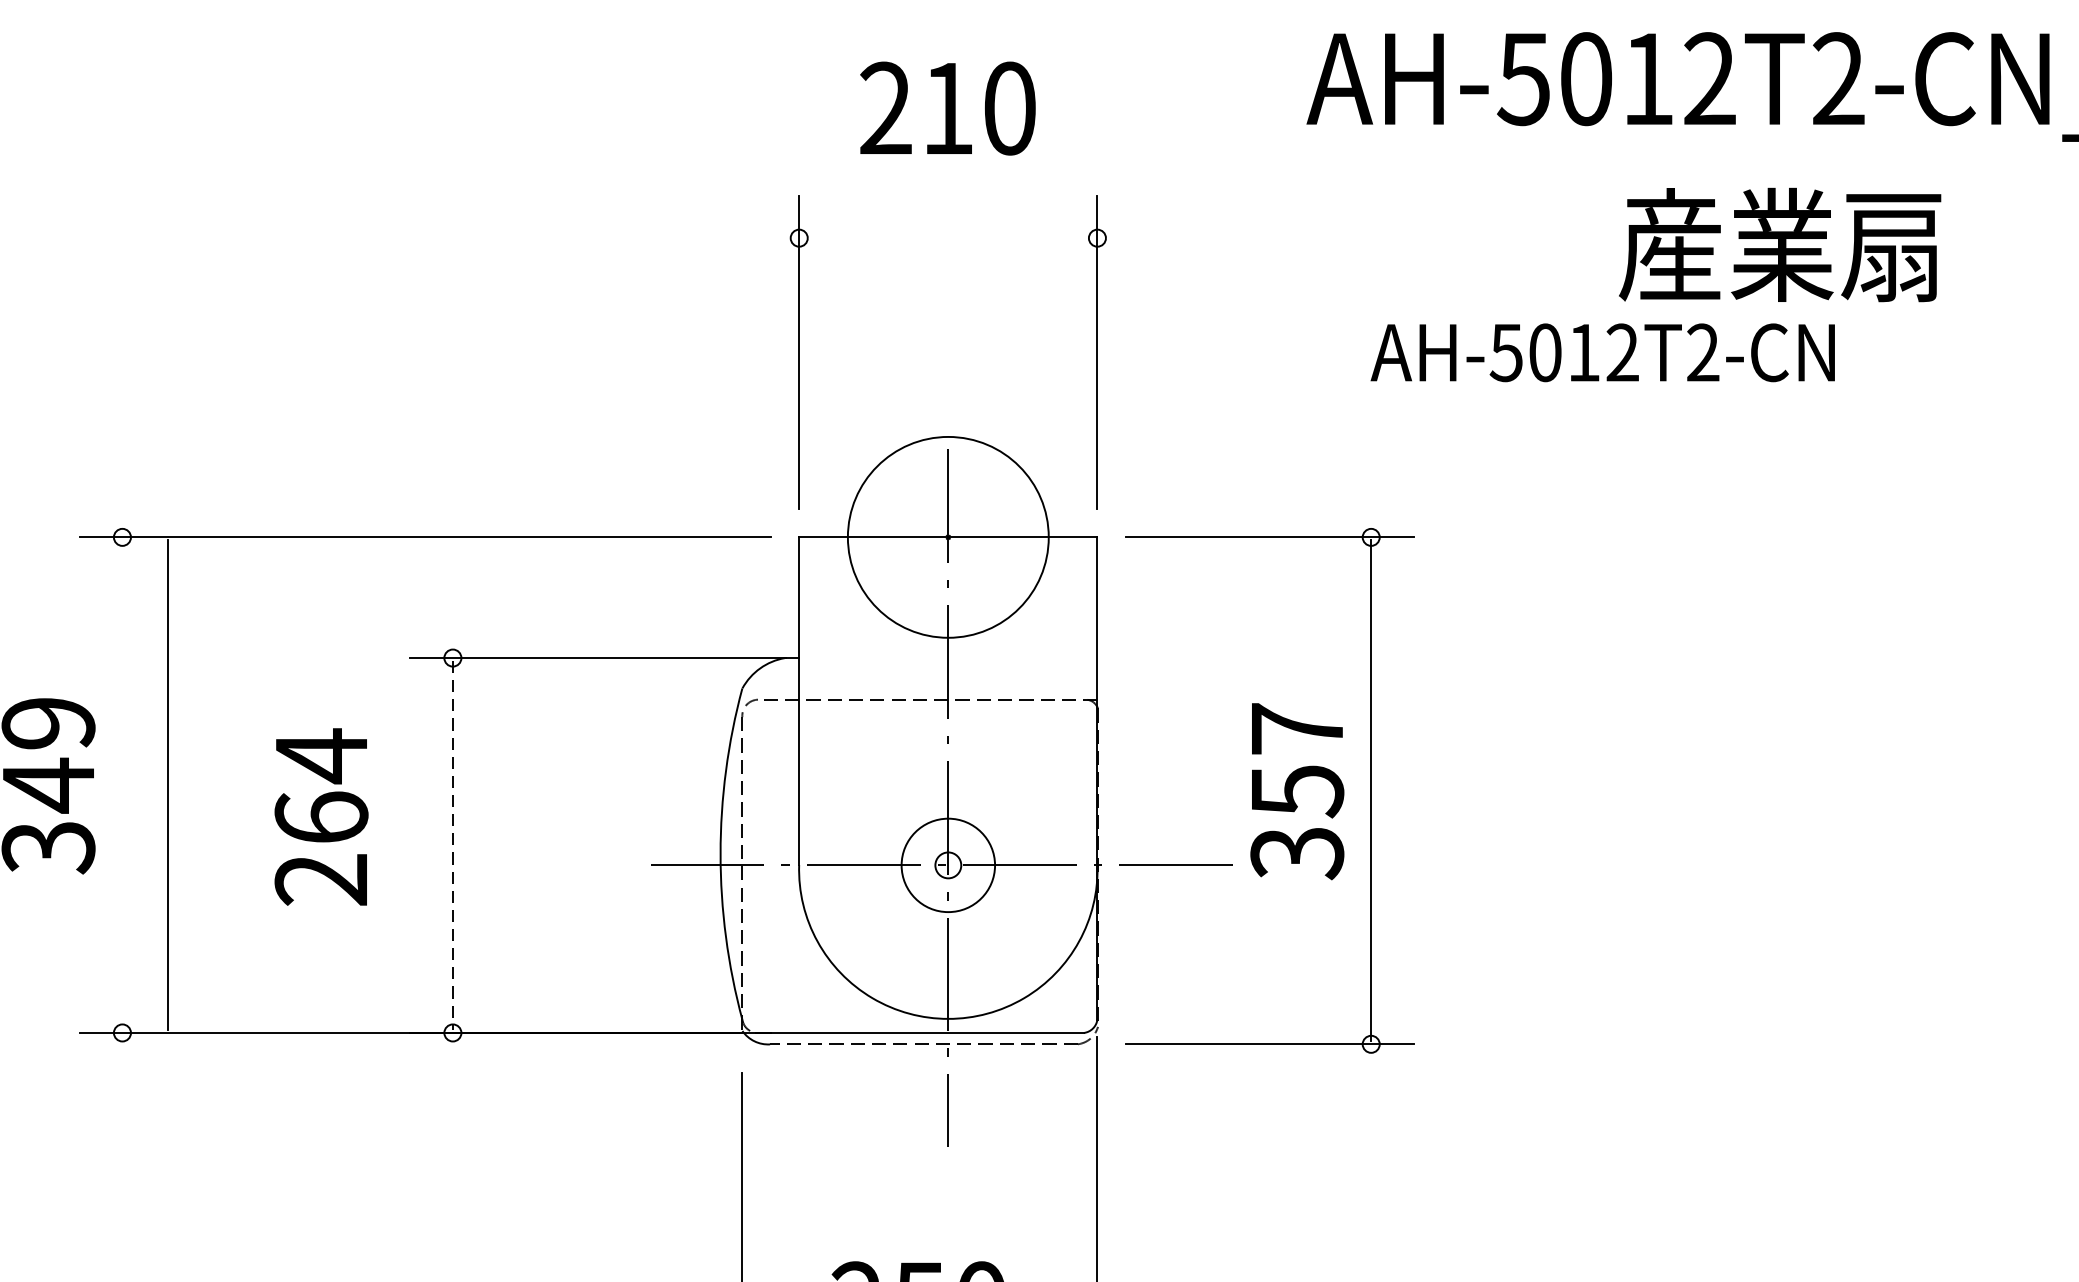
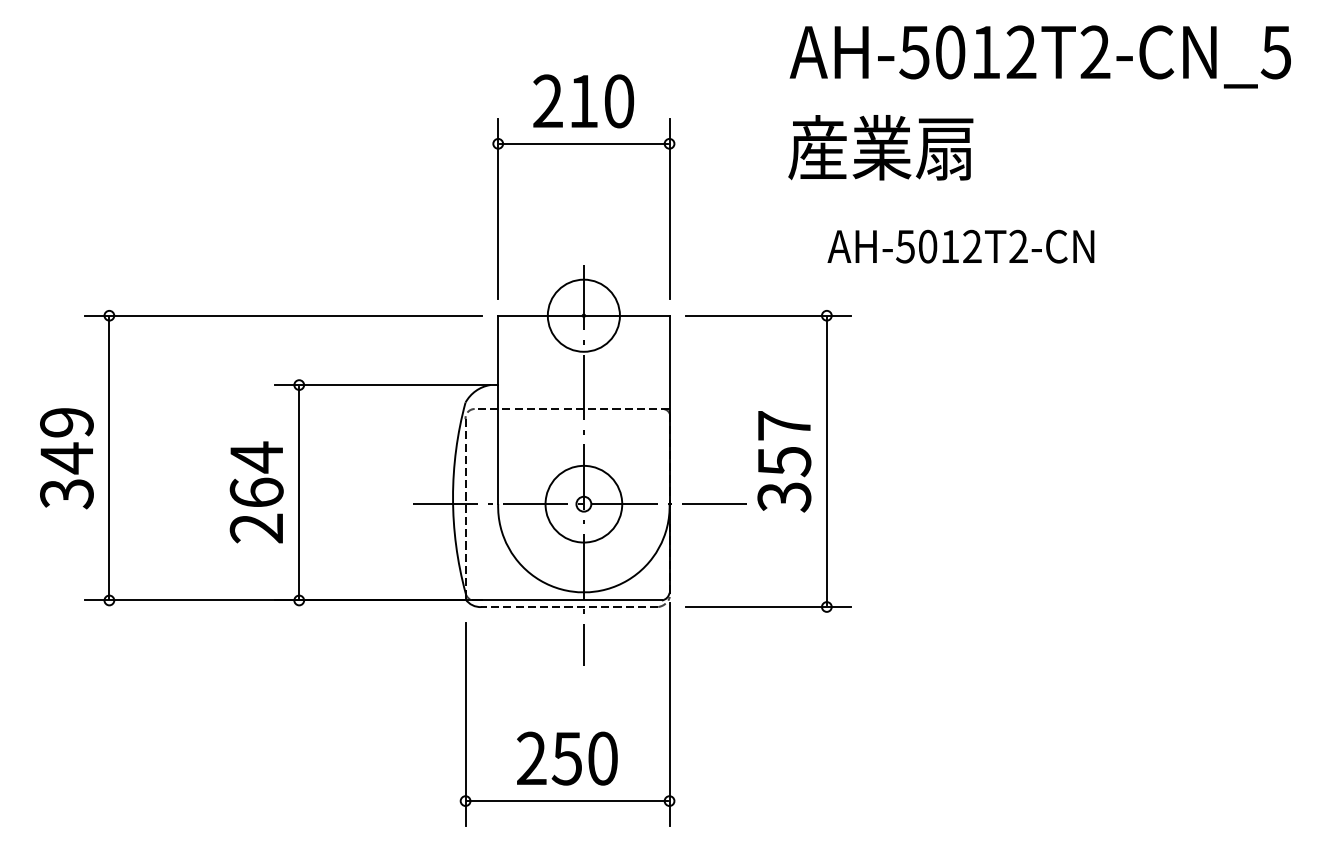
text: (947, 108) -> (583, 101), moved
line: (947, 237) -> (583, 143), added
text: (1779, 244) -> (880, 147), moved
text: (1602, 352) -> (960, 246), moved
circle: (947, 536) -> (583, 315), size x0.62
line: (167, 784) -> (109, 457), moved
text: (321, 817) -> (256, 492), moved
line: (453, 846) -> (299, 493), dashed -> solid
circle: (947, 864) -> (583, 503), size x1.43

